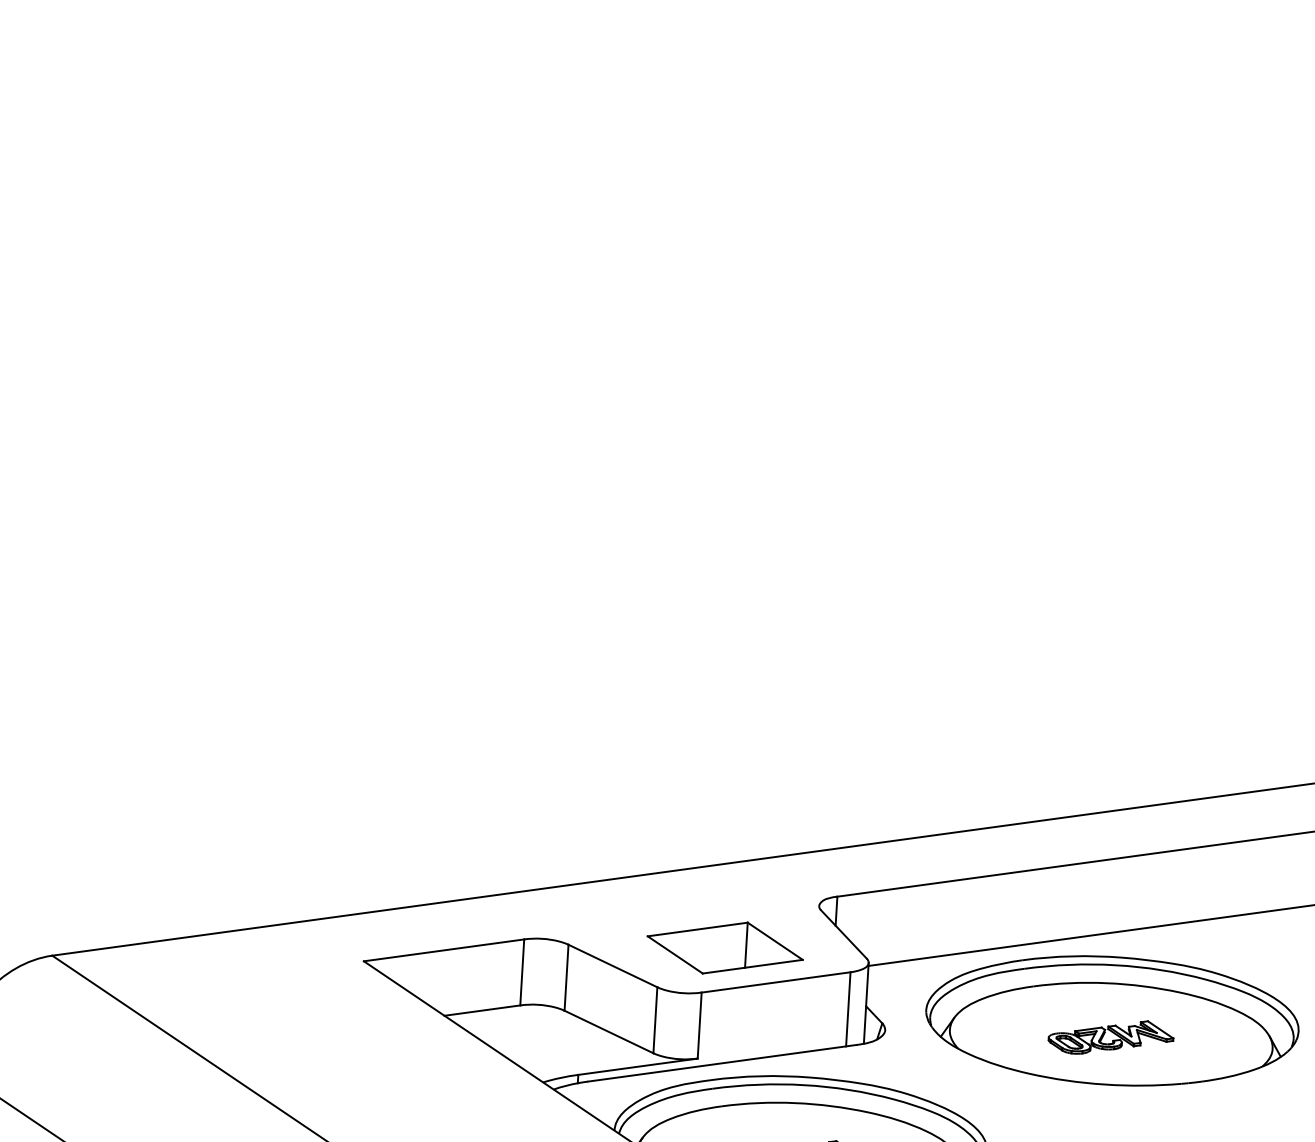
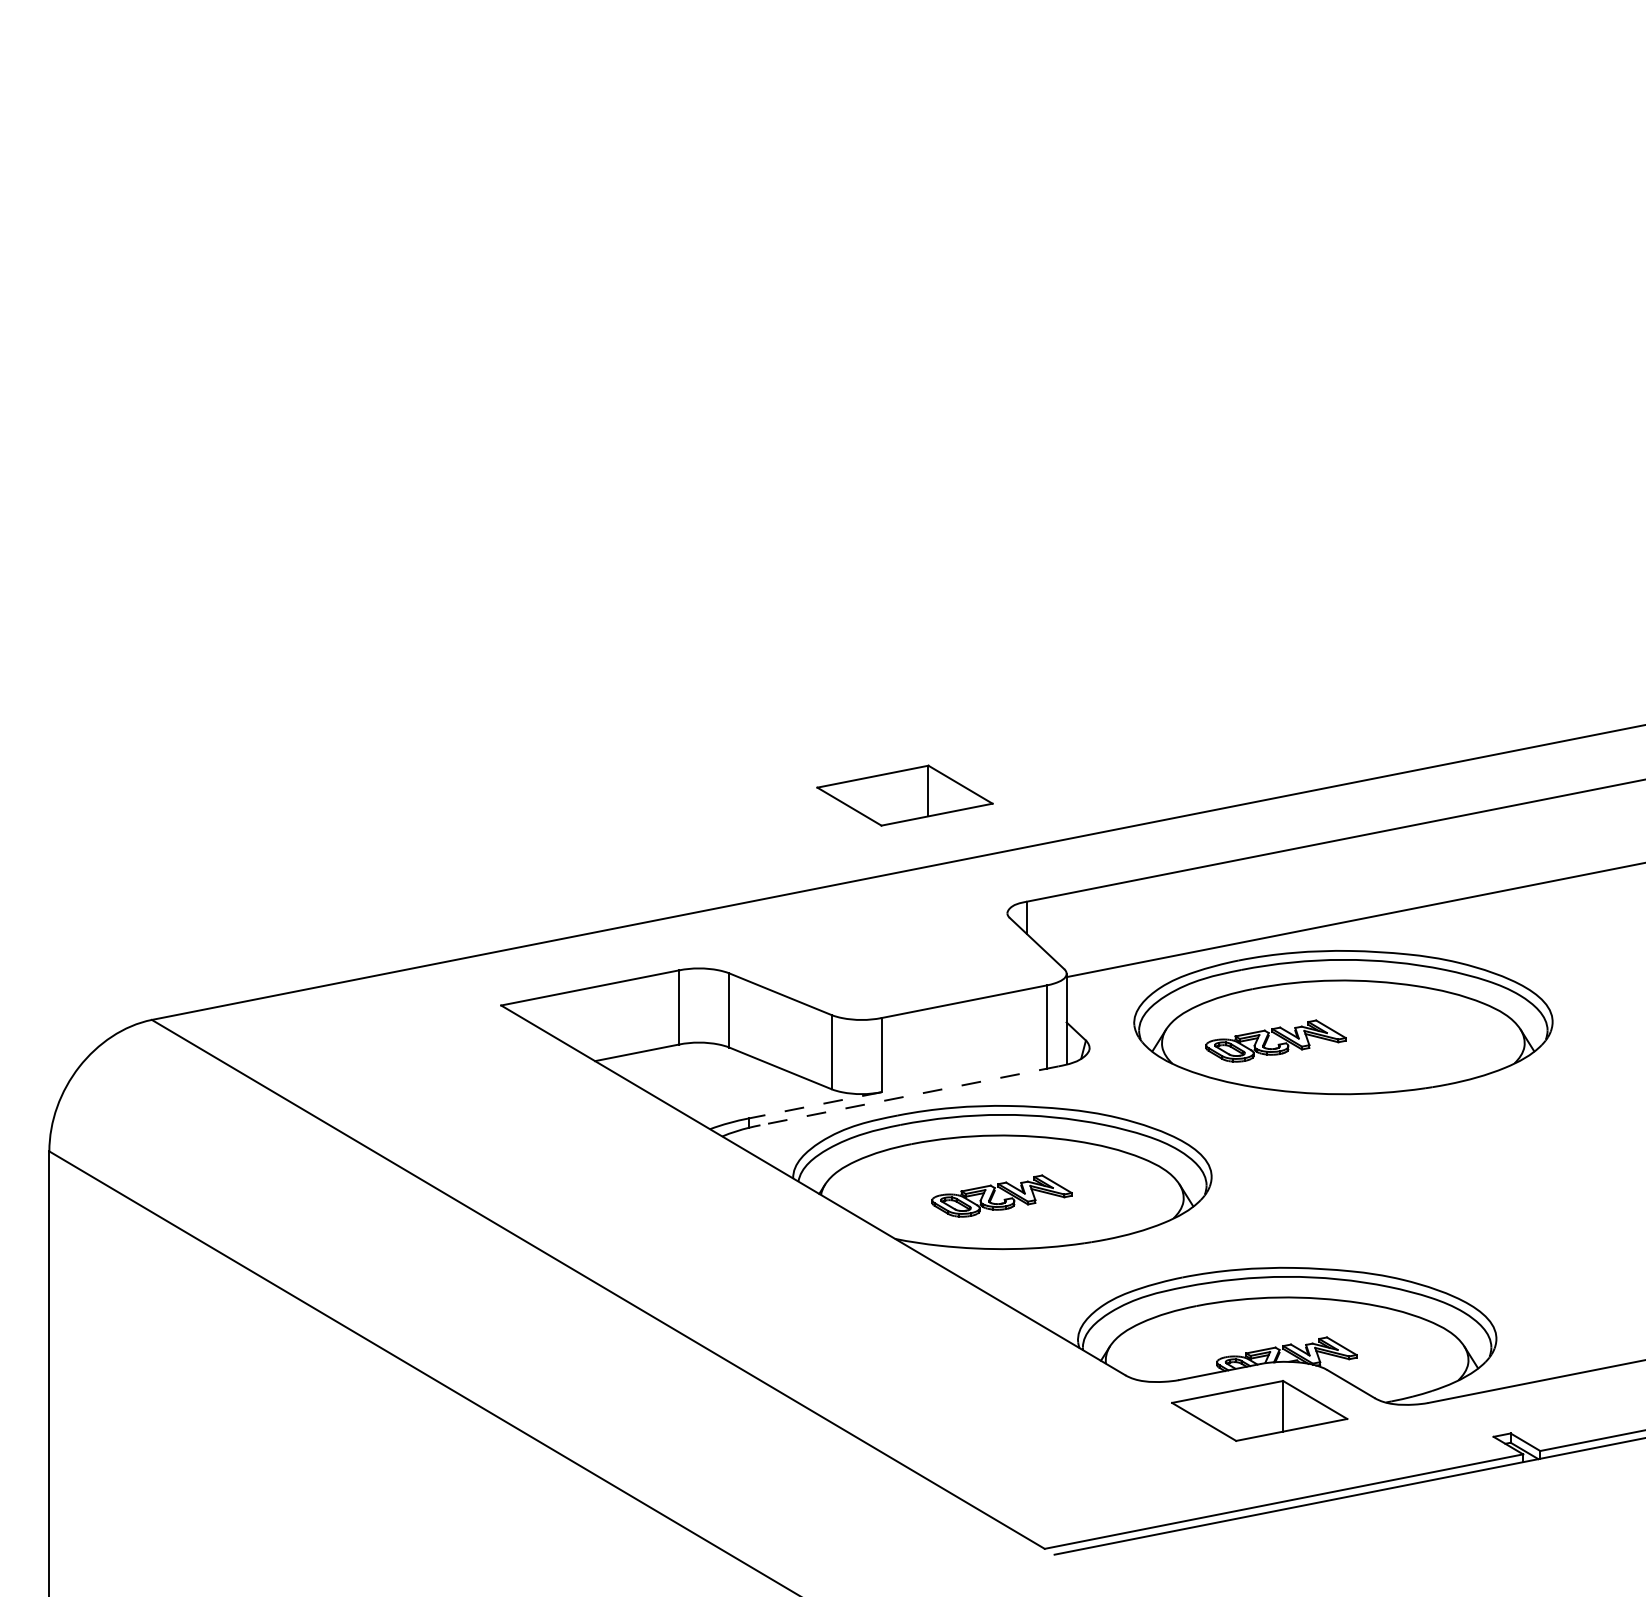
part: (724, 947) -> (904, 795), moved
part: (1110, 1036) -> (1275, 1040), moved
line: (722, 1062) -> (909, 1095), solid -> dashed
line: (638, 1066) -> (815, 1105), solid -> dashed

